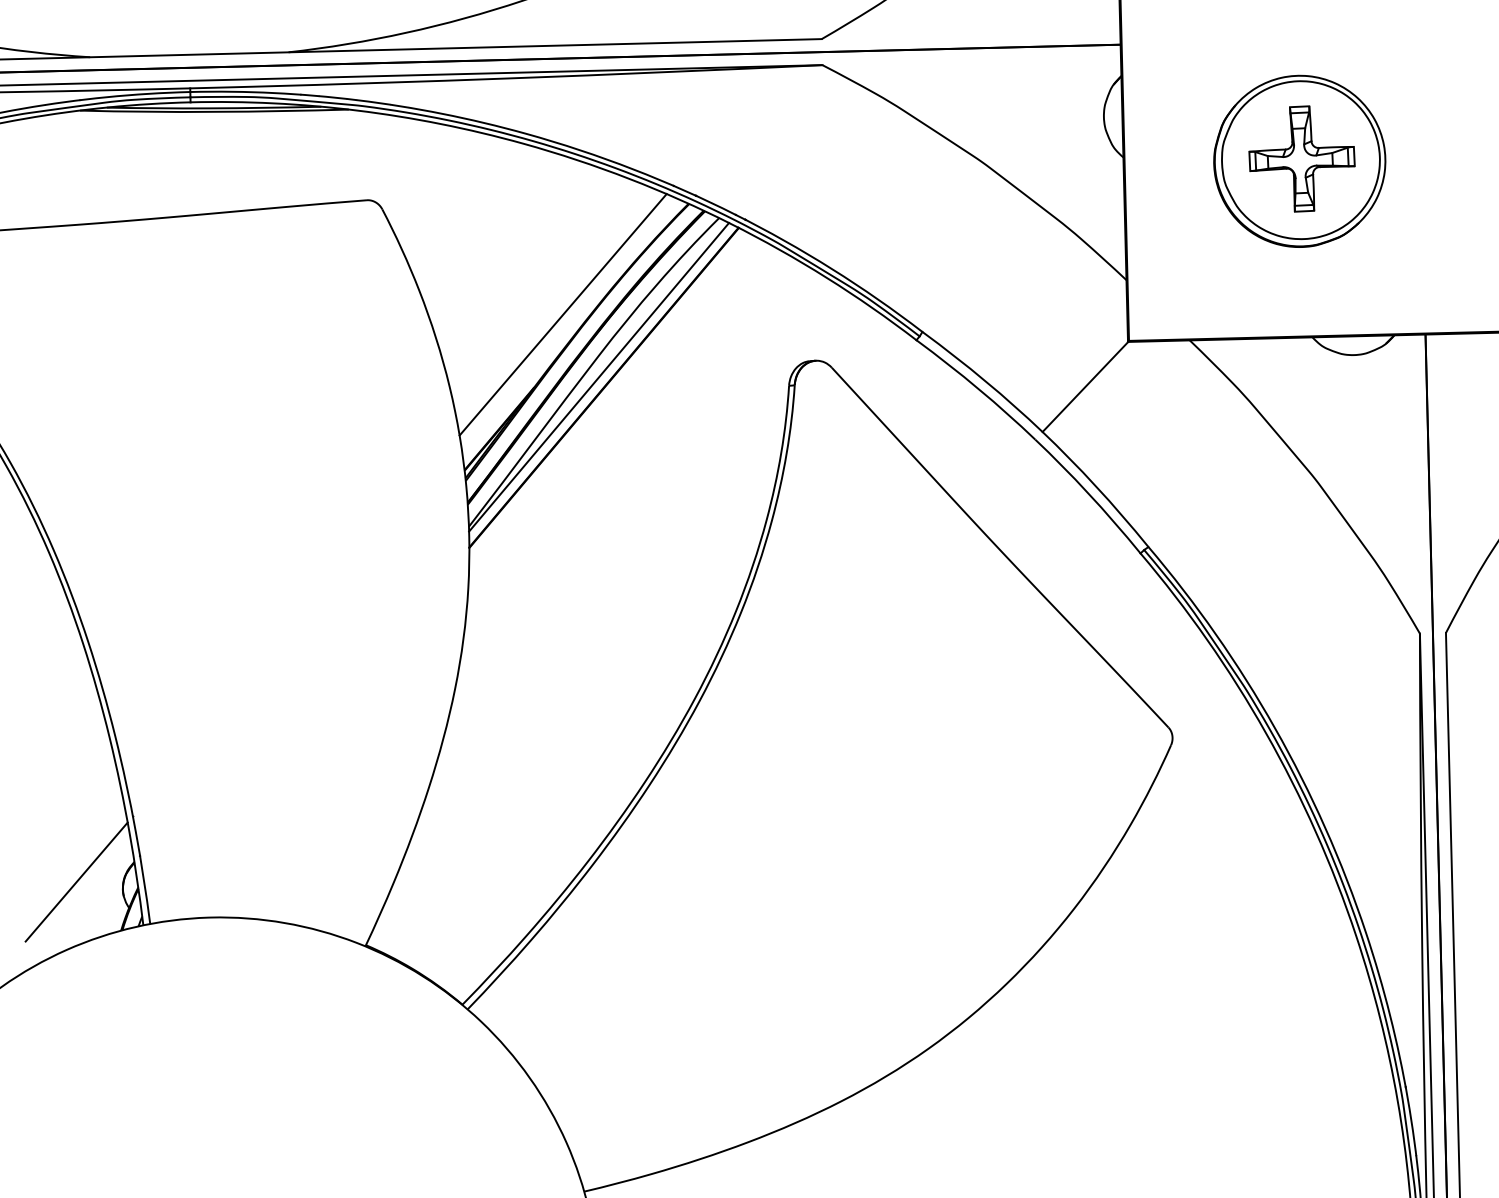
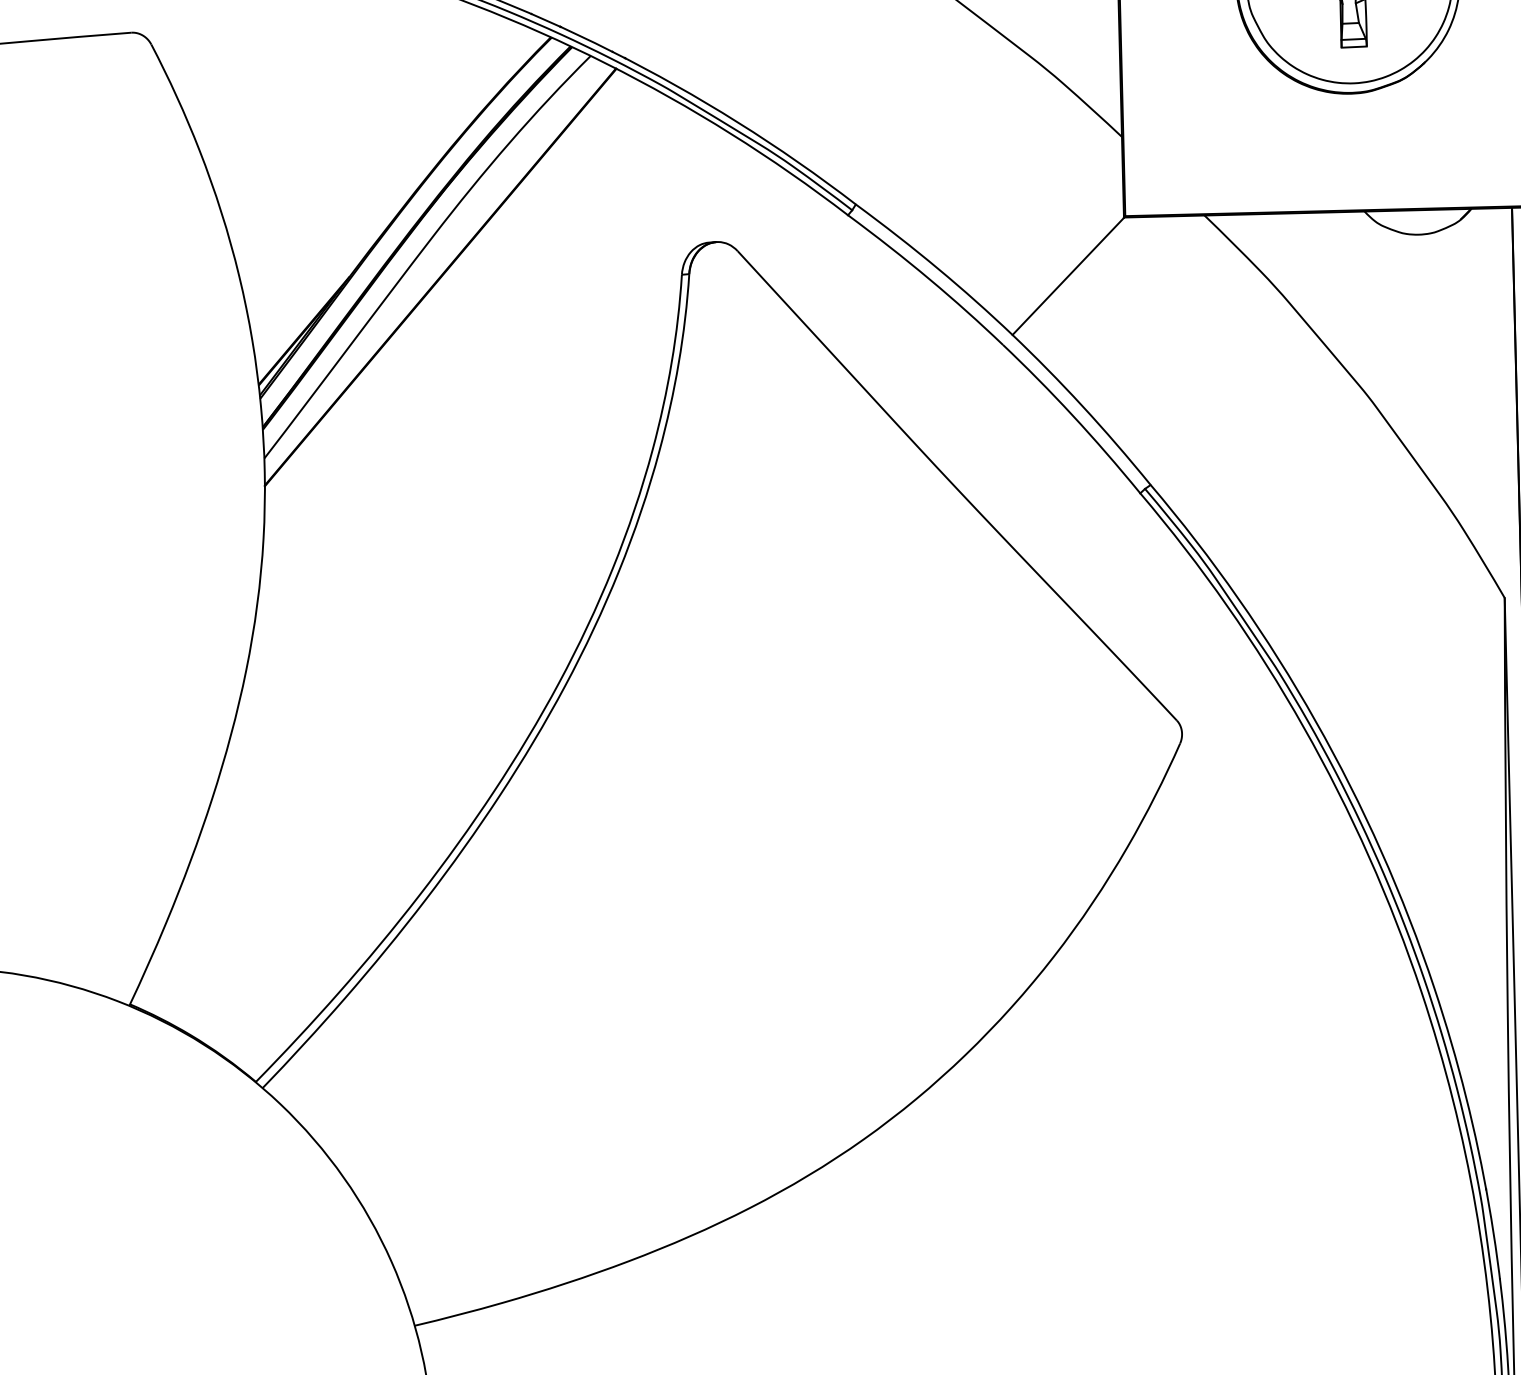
line: (562, 314) -> (386, 181), removed
line: (599, 376) -> (434, 262), removed

